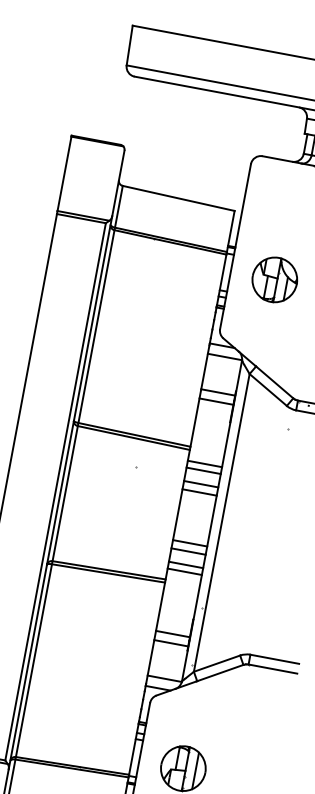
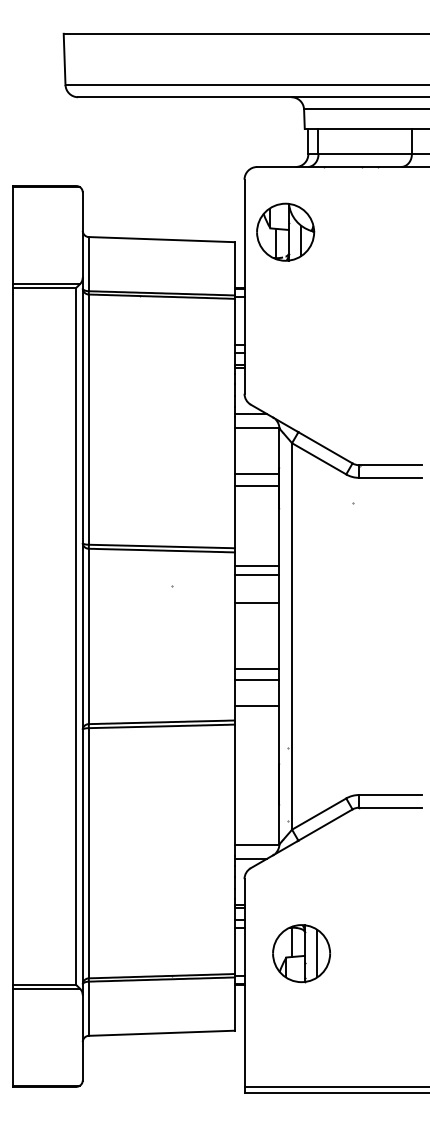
part: (274, 279) -> (285, 231), moved
line: (201, 484) -> (257, 592), removed
line: (186, 564) -> (257, 697), removed
line: (173, 634) -> (257, 787), removed
line: (171, 643) -> (257, 799), removed

